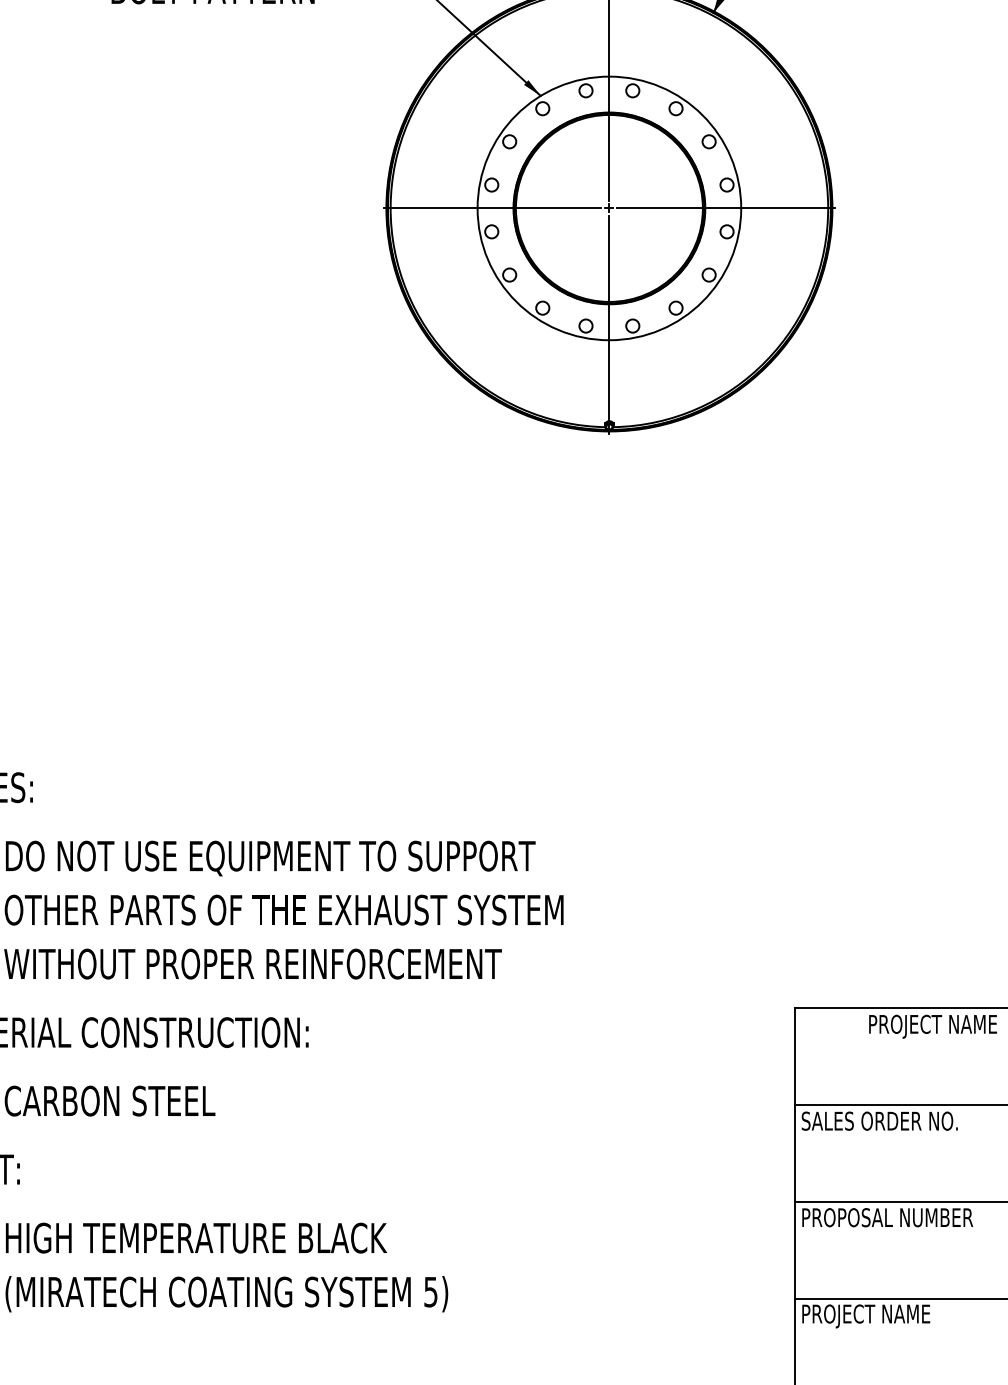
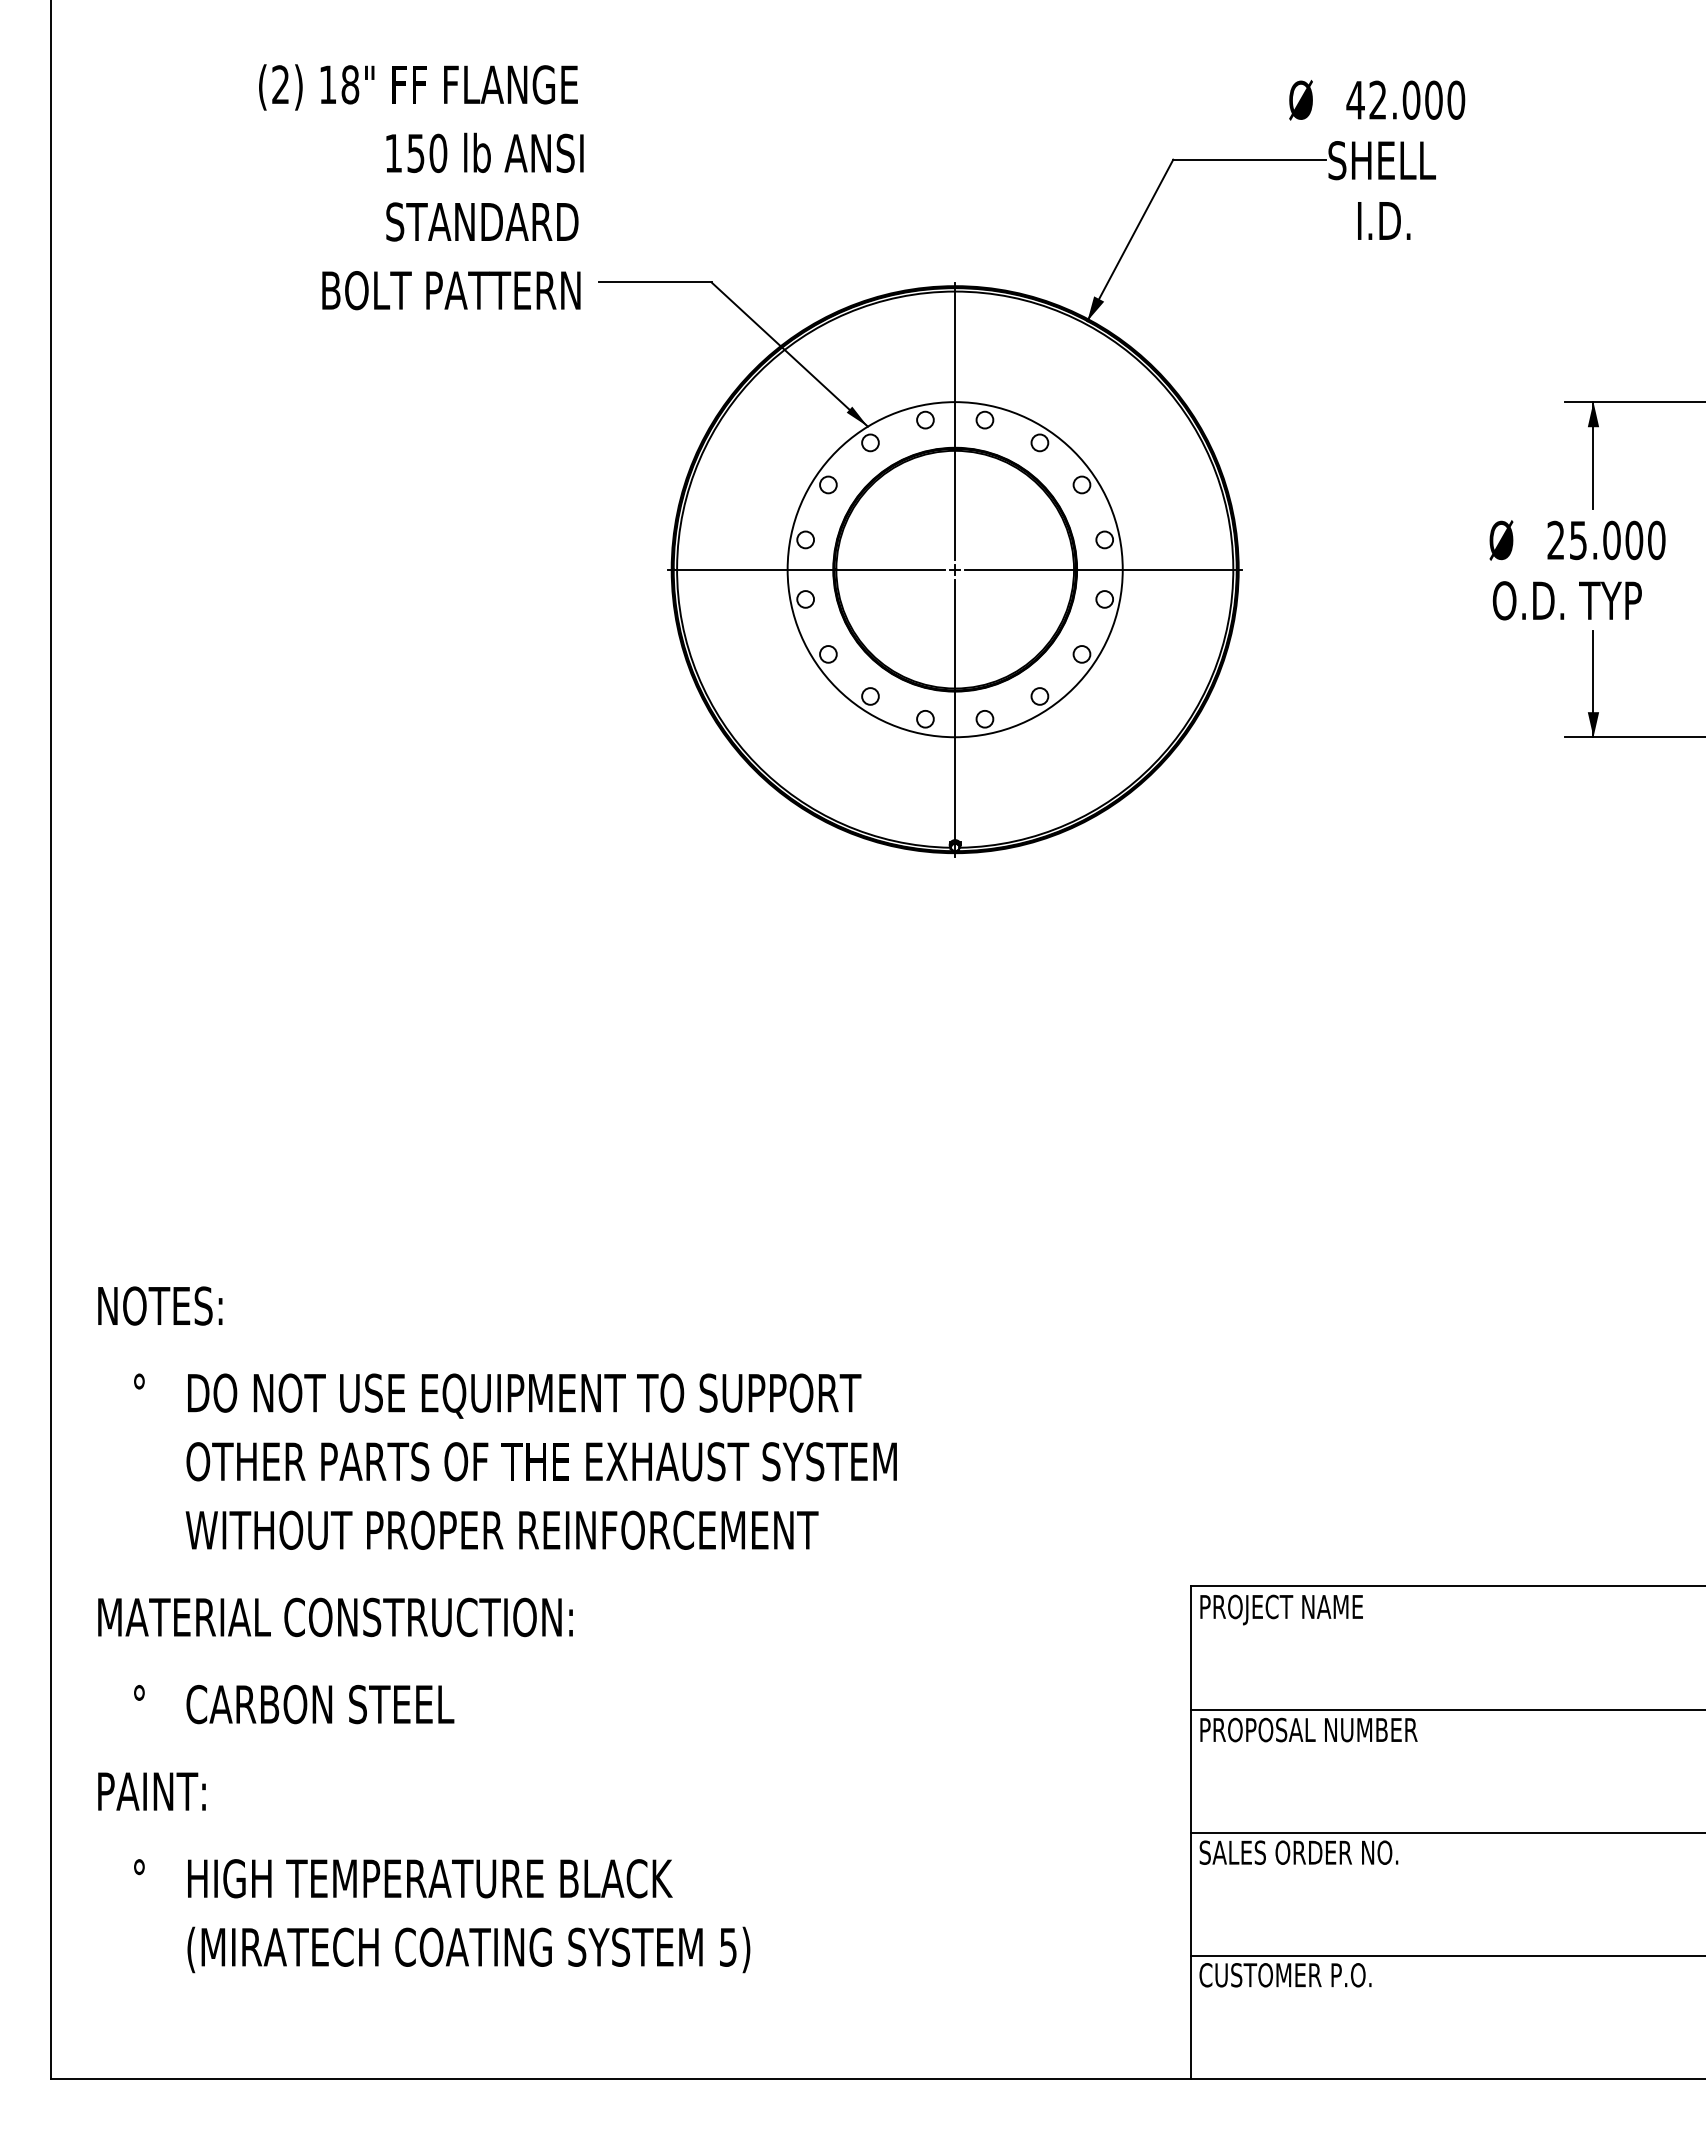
text: (932, 1026) -> (1281, 1609), moved
text: (887, 1120) -> (1308, 1729), SALES ORDER NO. -> PROPOSAL NUMBER
text: (887, 1217) -> (1308, 1852), PROPOSAL NUMBER -> SALES ORDER NO.
text: (869, 1316) -> (1285, 1978), PROJECT NAME -> CUSTOMER P.O.

